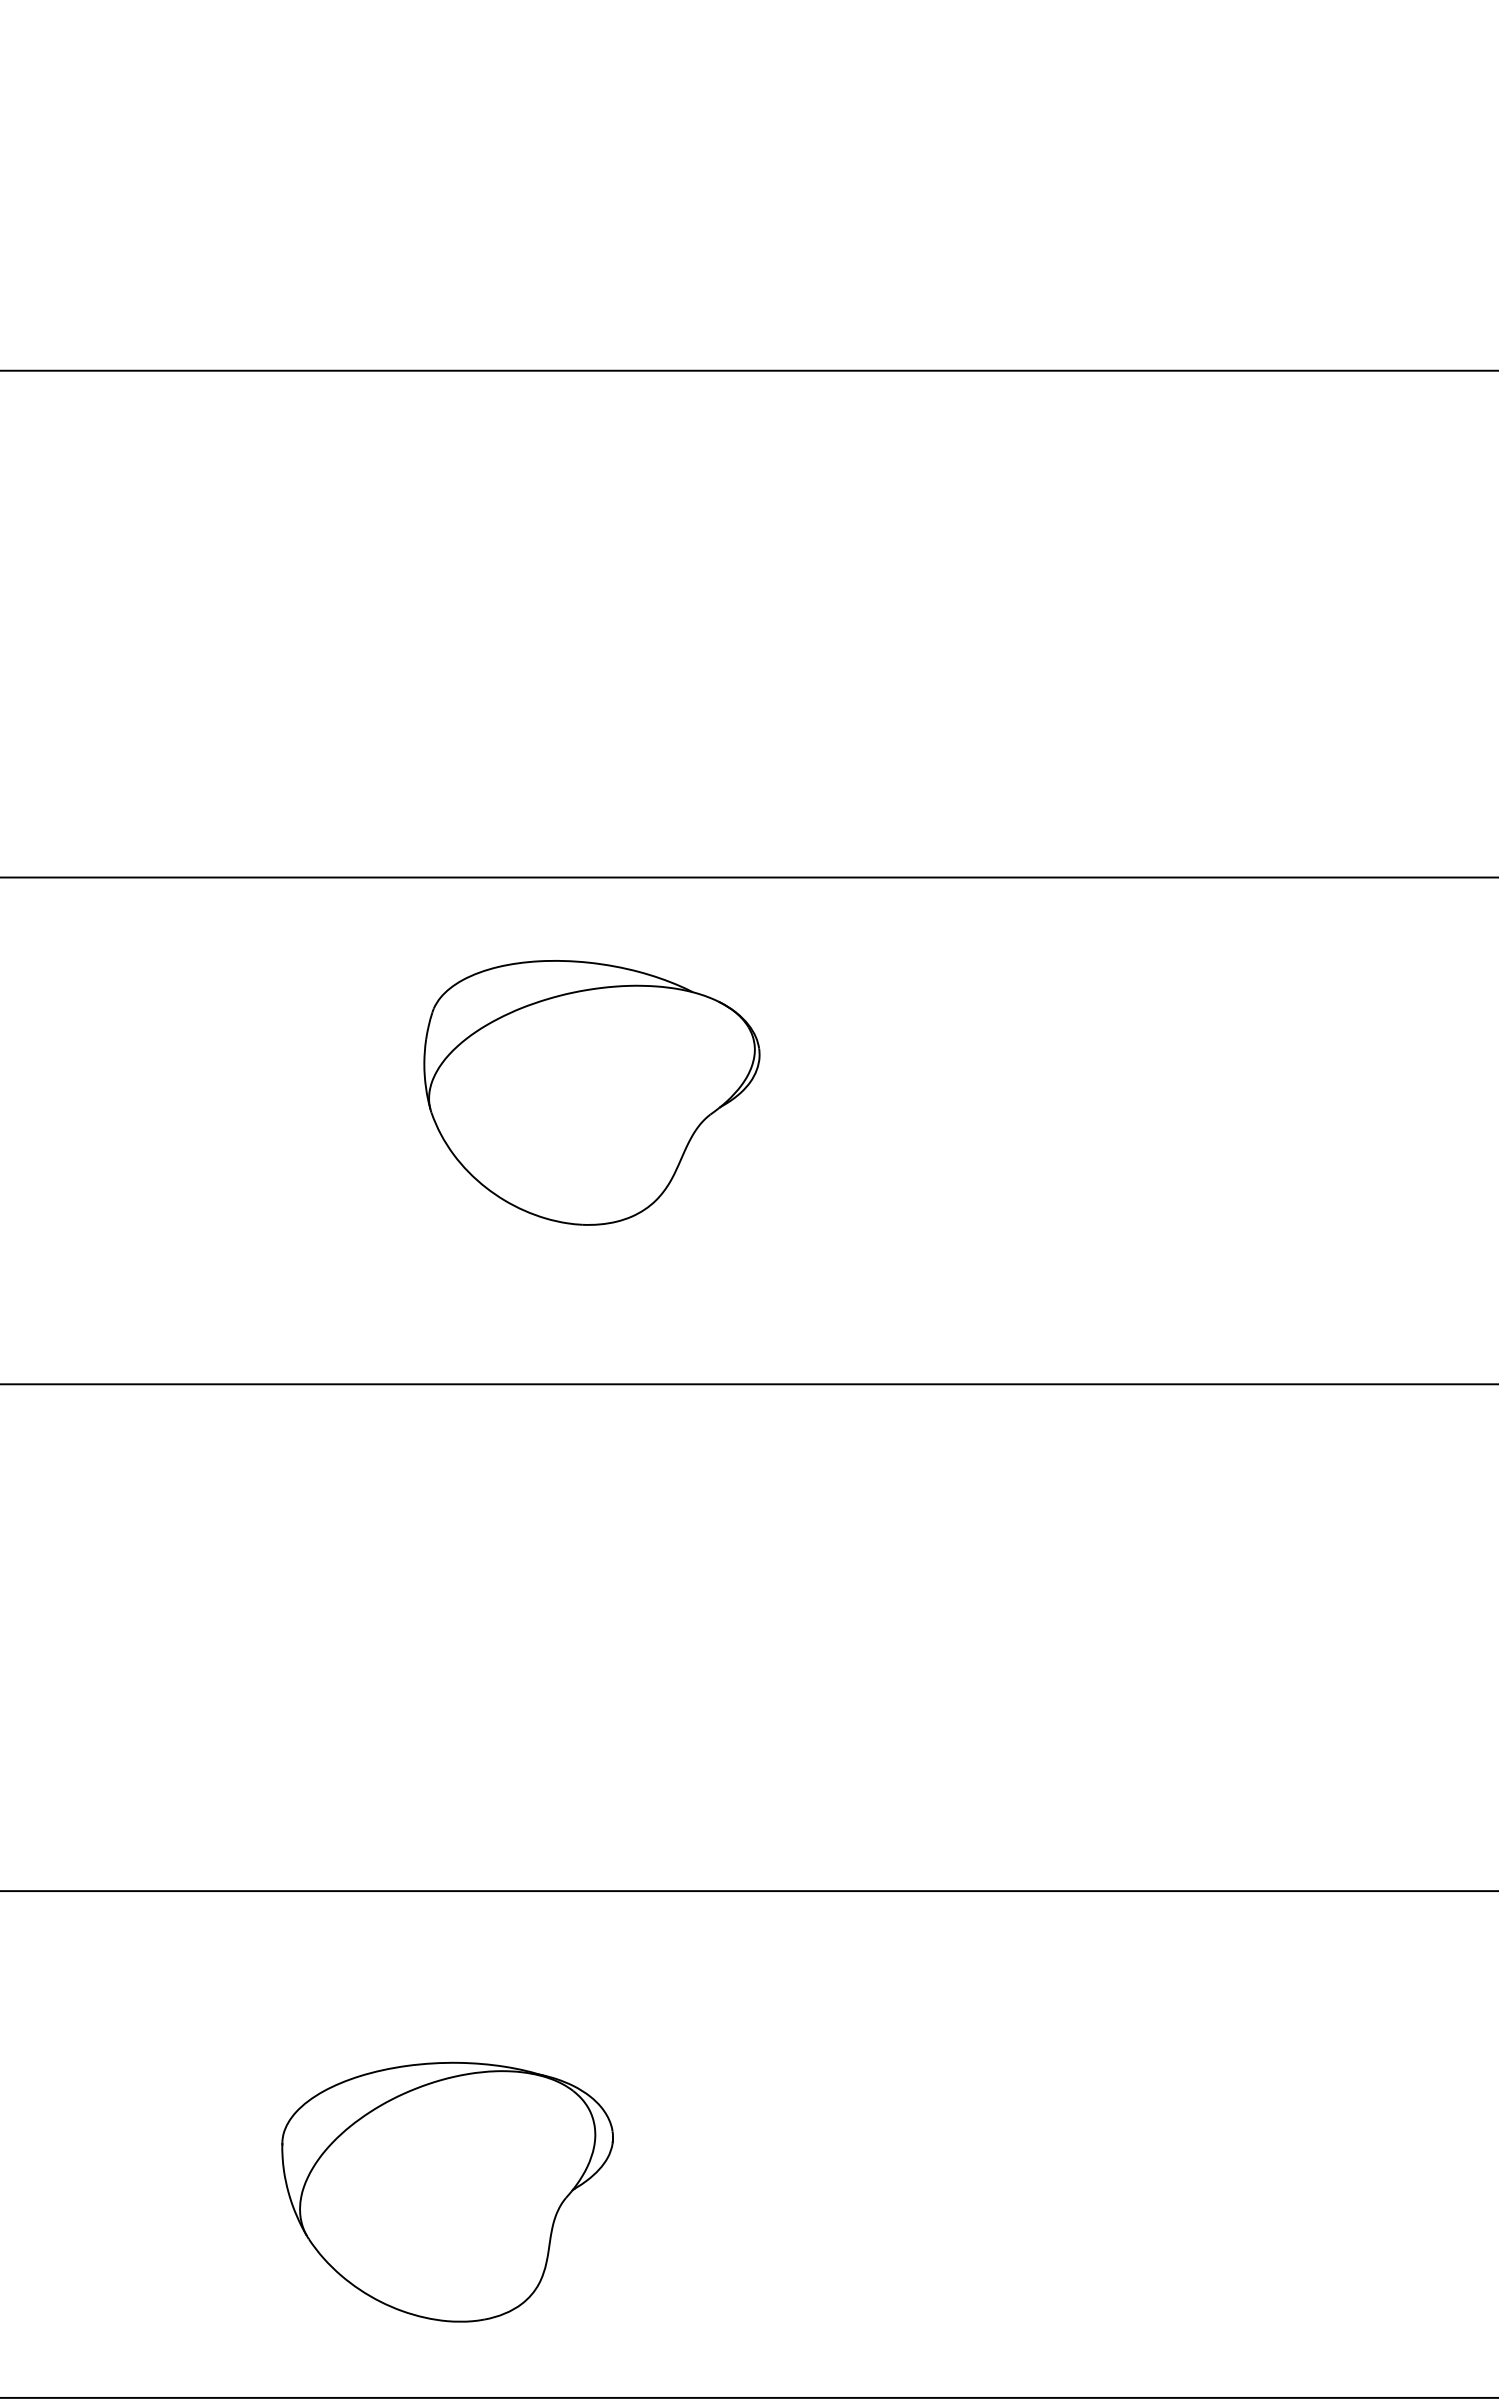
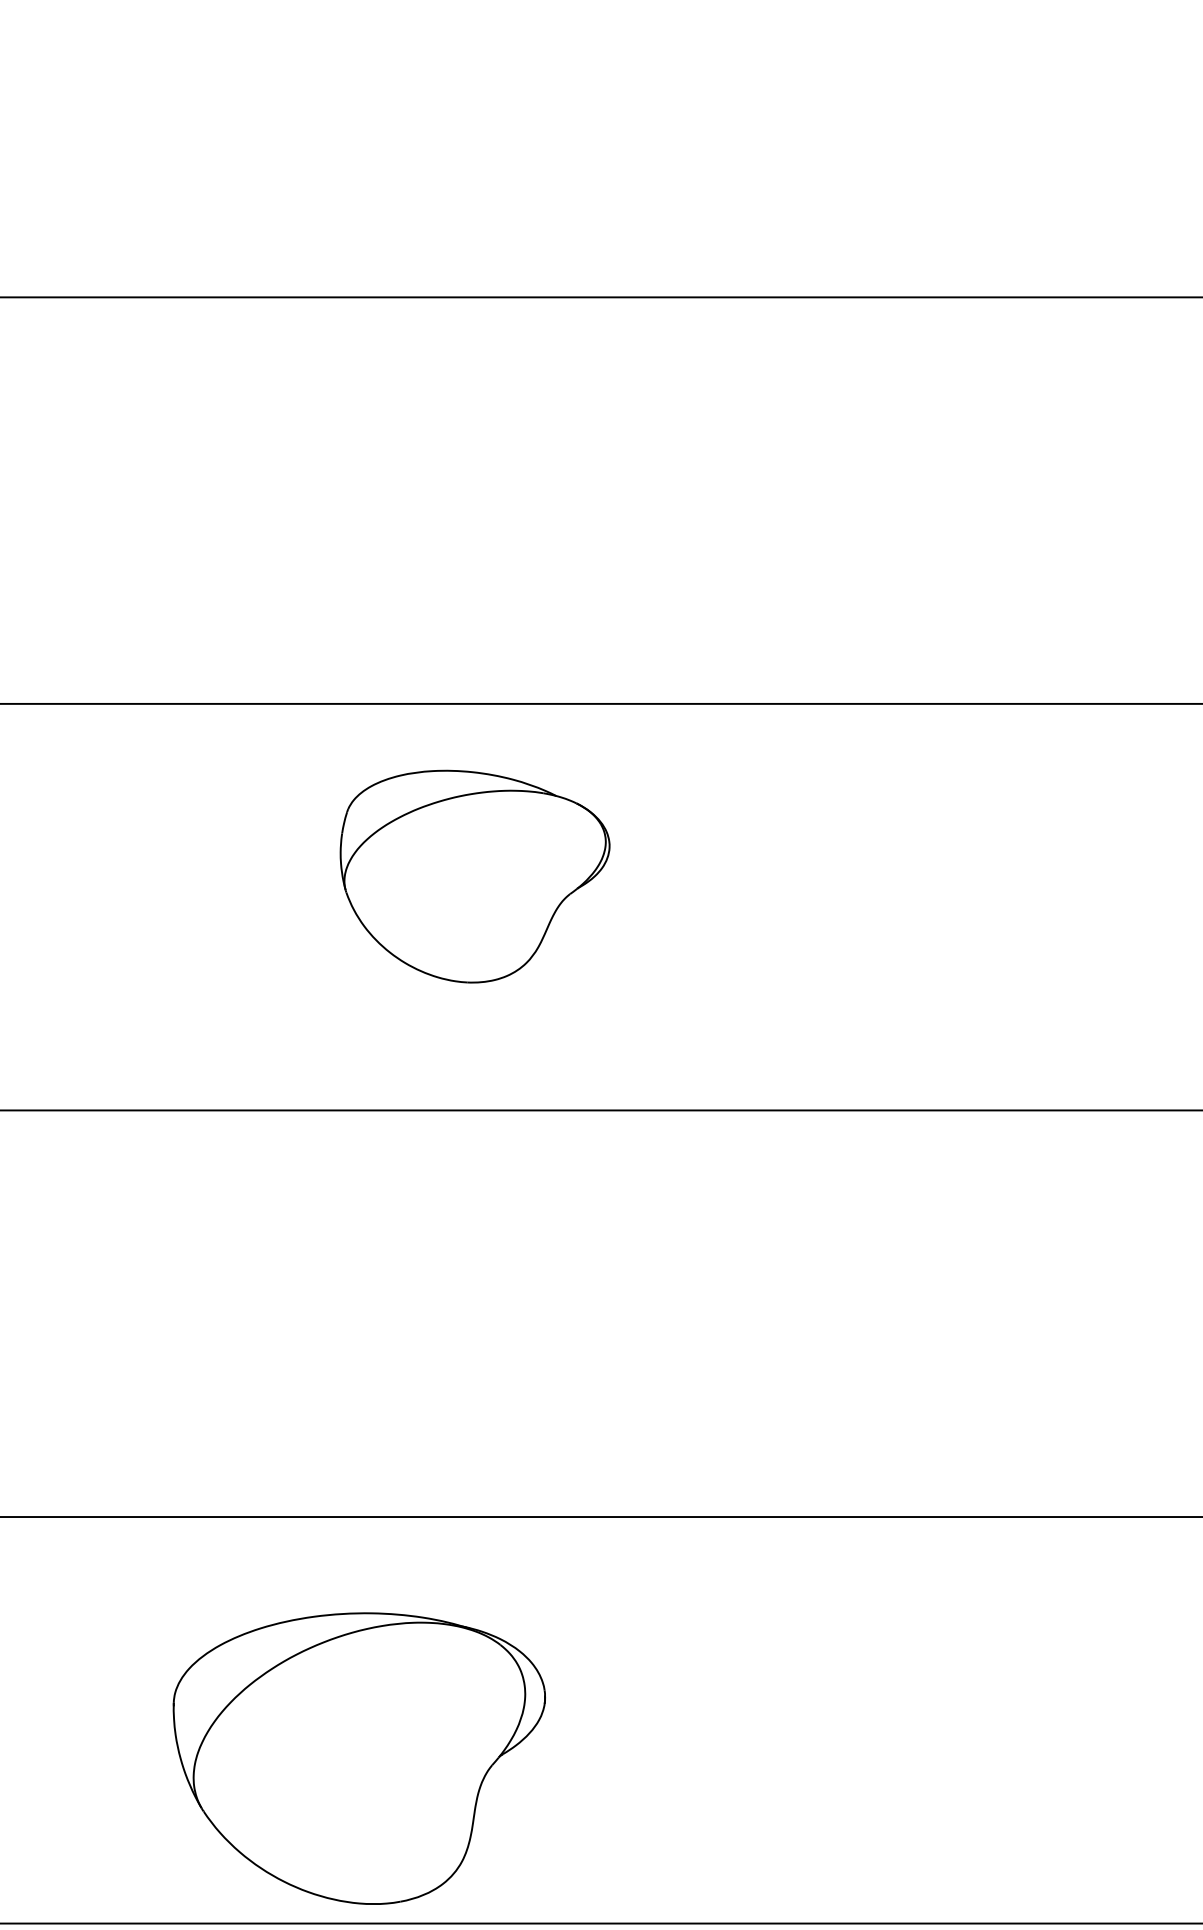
part: (447, 2191) -> (359, 1757), size x1.4

